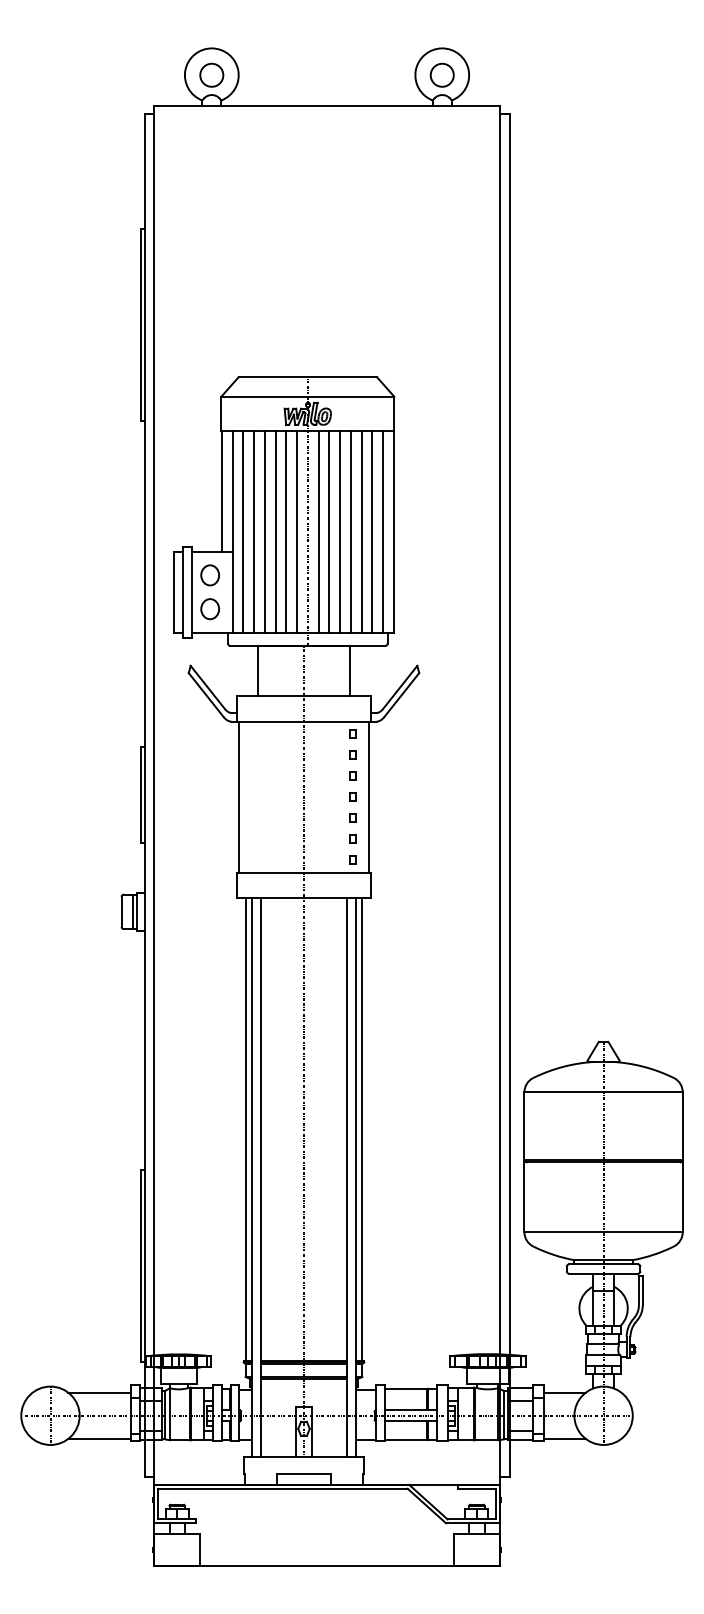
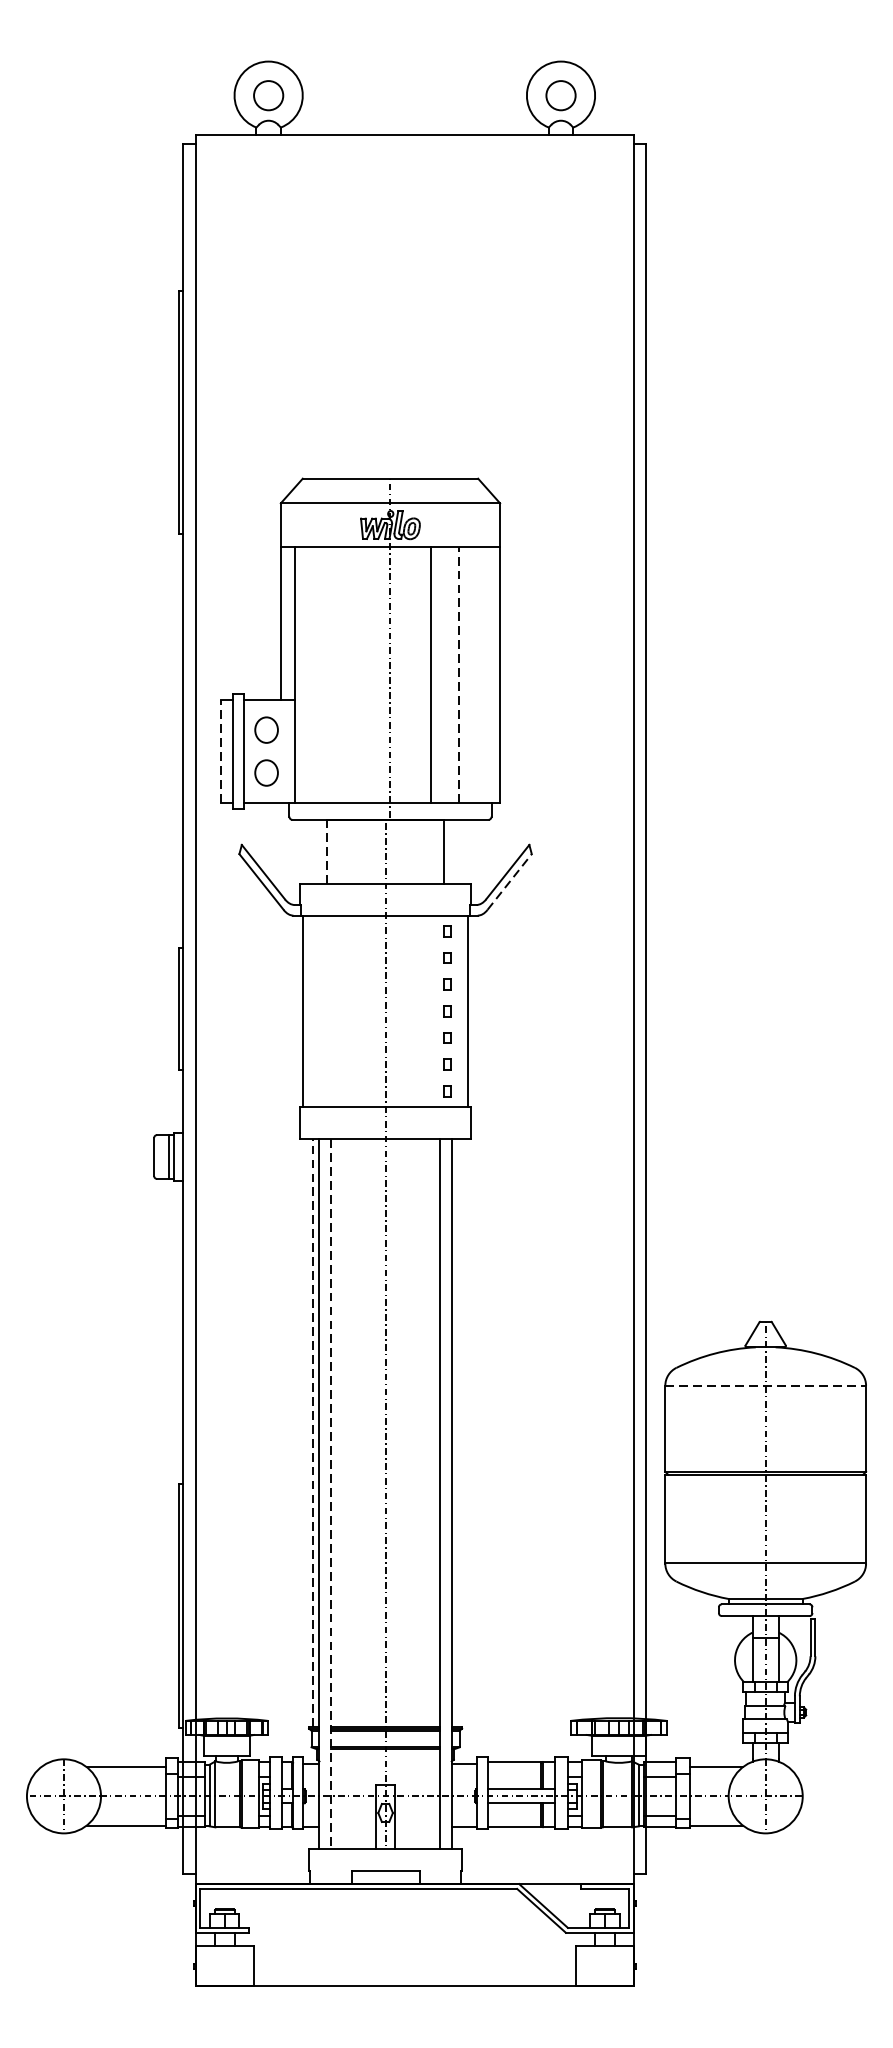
line: (243, 531) -> (308, 674), removed
line: (254, 531) -> (322, 674), removed
line: (264, 531) -> (335, 674), removed
line: (275, 531) -> (349, 674), removed
line: (286, 531) -> (363, 674), removed
line: (297, 531) -> (377, 674), removed
line: (318, 531) -> (403, 674), removed
line: (329, 531) -> (417, 674), removed
line: (350, 531) -> (444, 674), removed
line: (361, 531) -> (458, 674), solid -> dashed
line: (372, 531) -> (472, 674), removed
line: (383, 531) -> (486, 674), removed
line: (174, 591) -> (221, 750), solid -> dashed
line: (257, 670) -> (326, 850), solid -> dashed
line: (402, 694) -> (510, 881), solid -> dashed
line: (604, 1092) -> (766, 1386), solid -> dashed
line: (361, 1128) -> (458, 1431), removed
line: (246, 1129) -> (312, 1433), solid -> dashed
line: (261, 1177) -> (331, 1494), solid -> dashed

